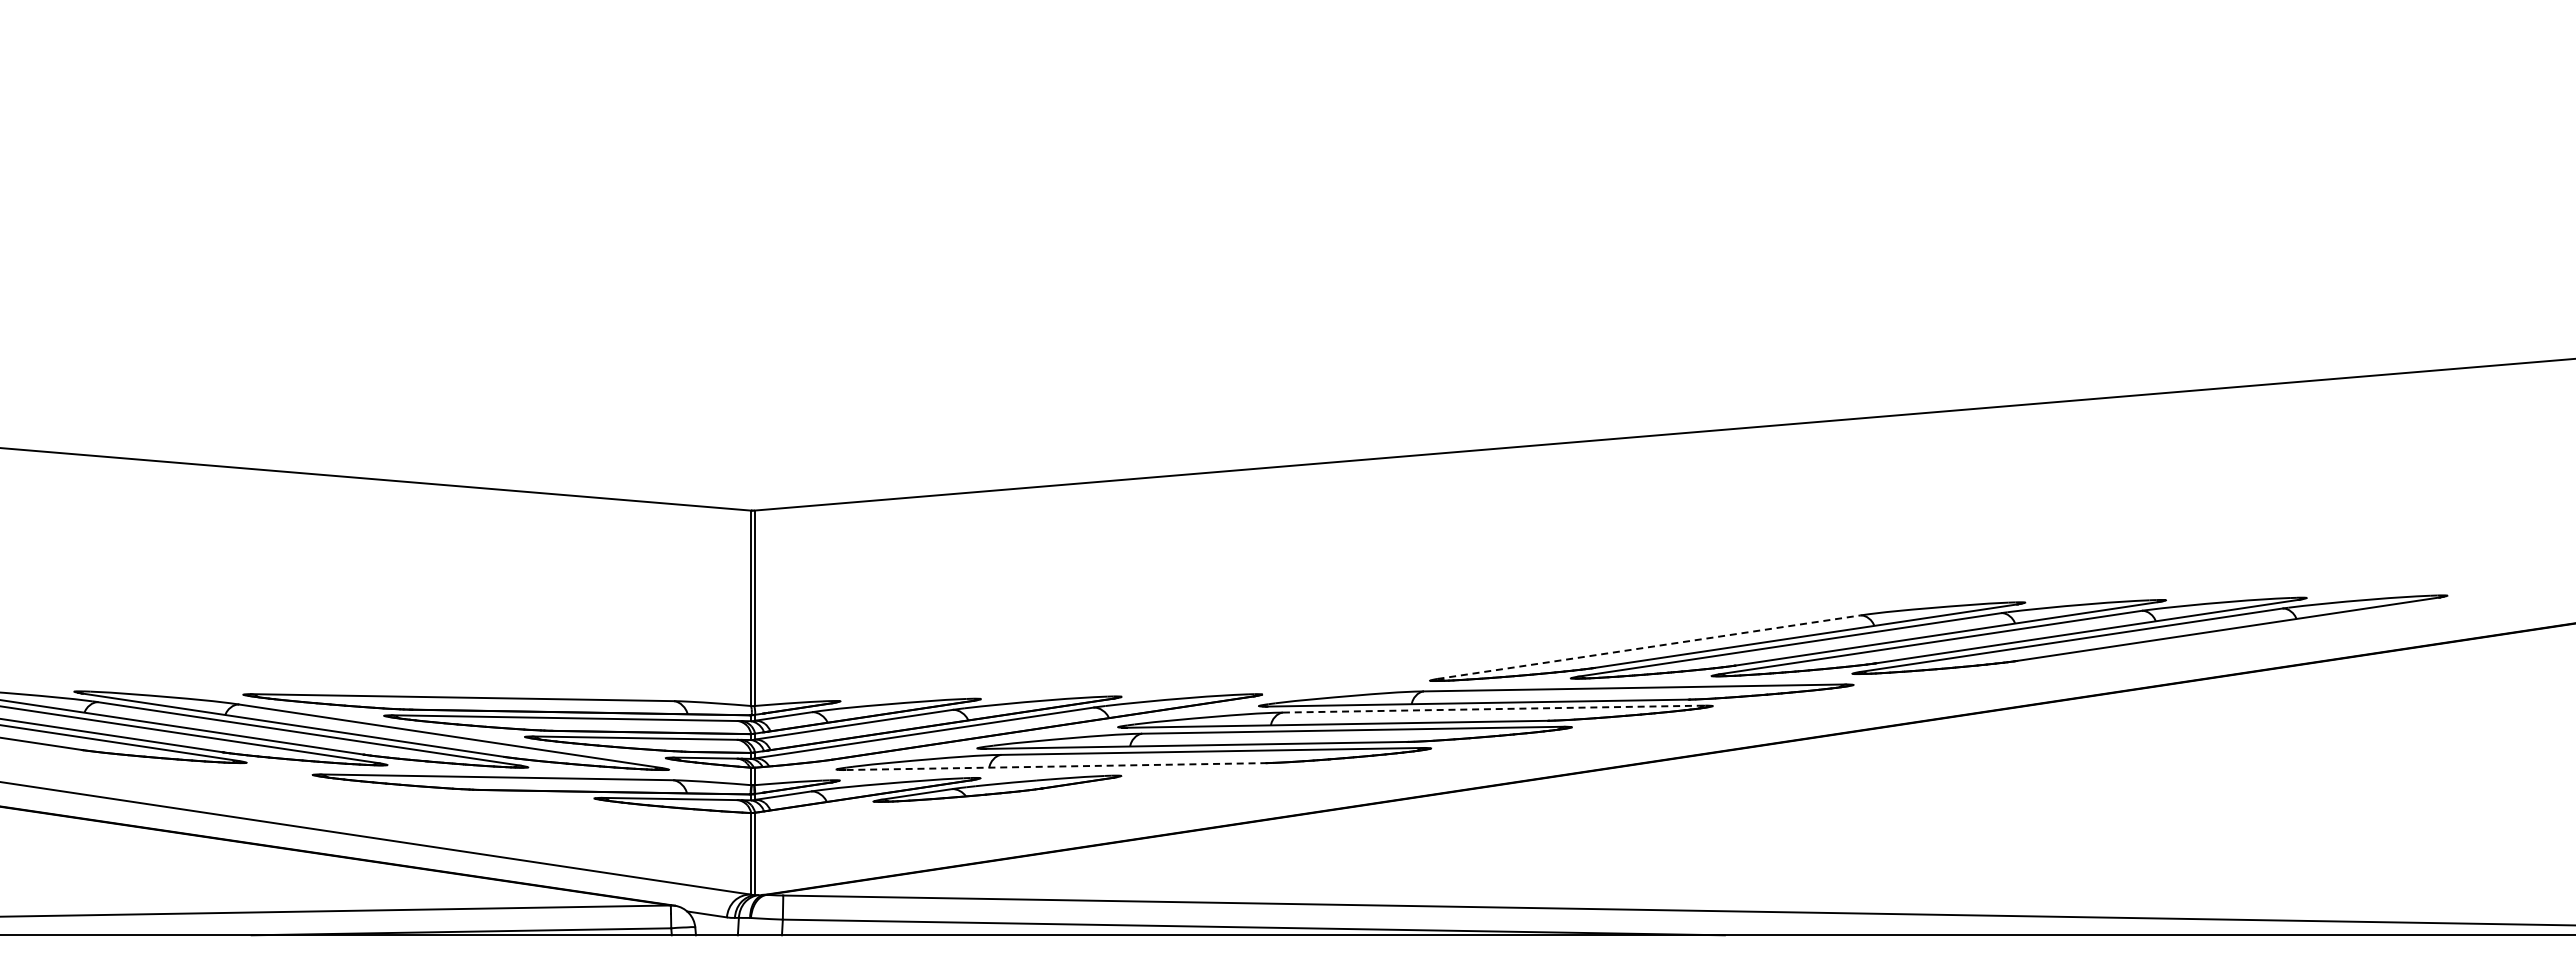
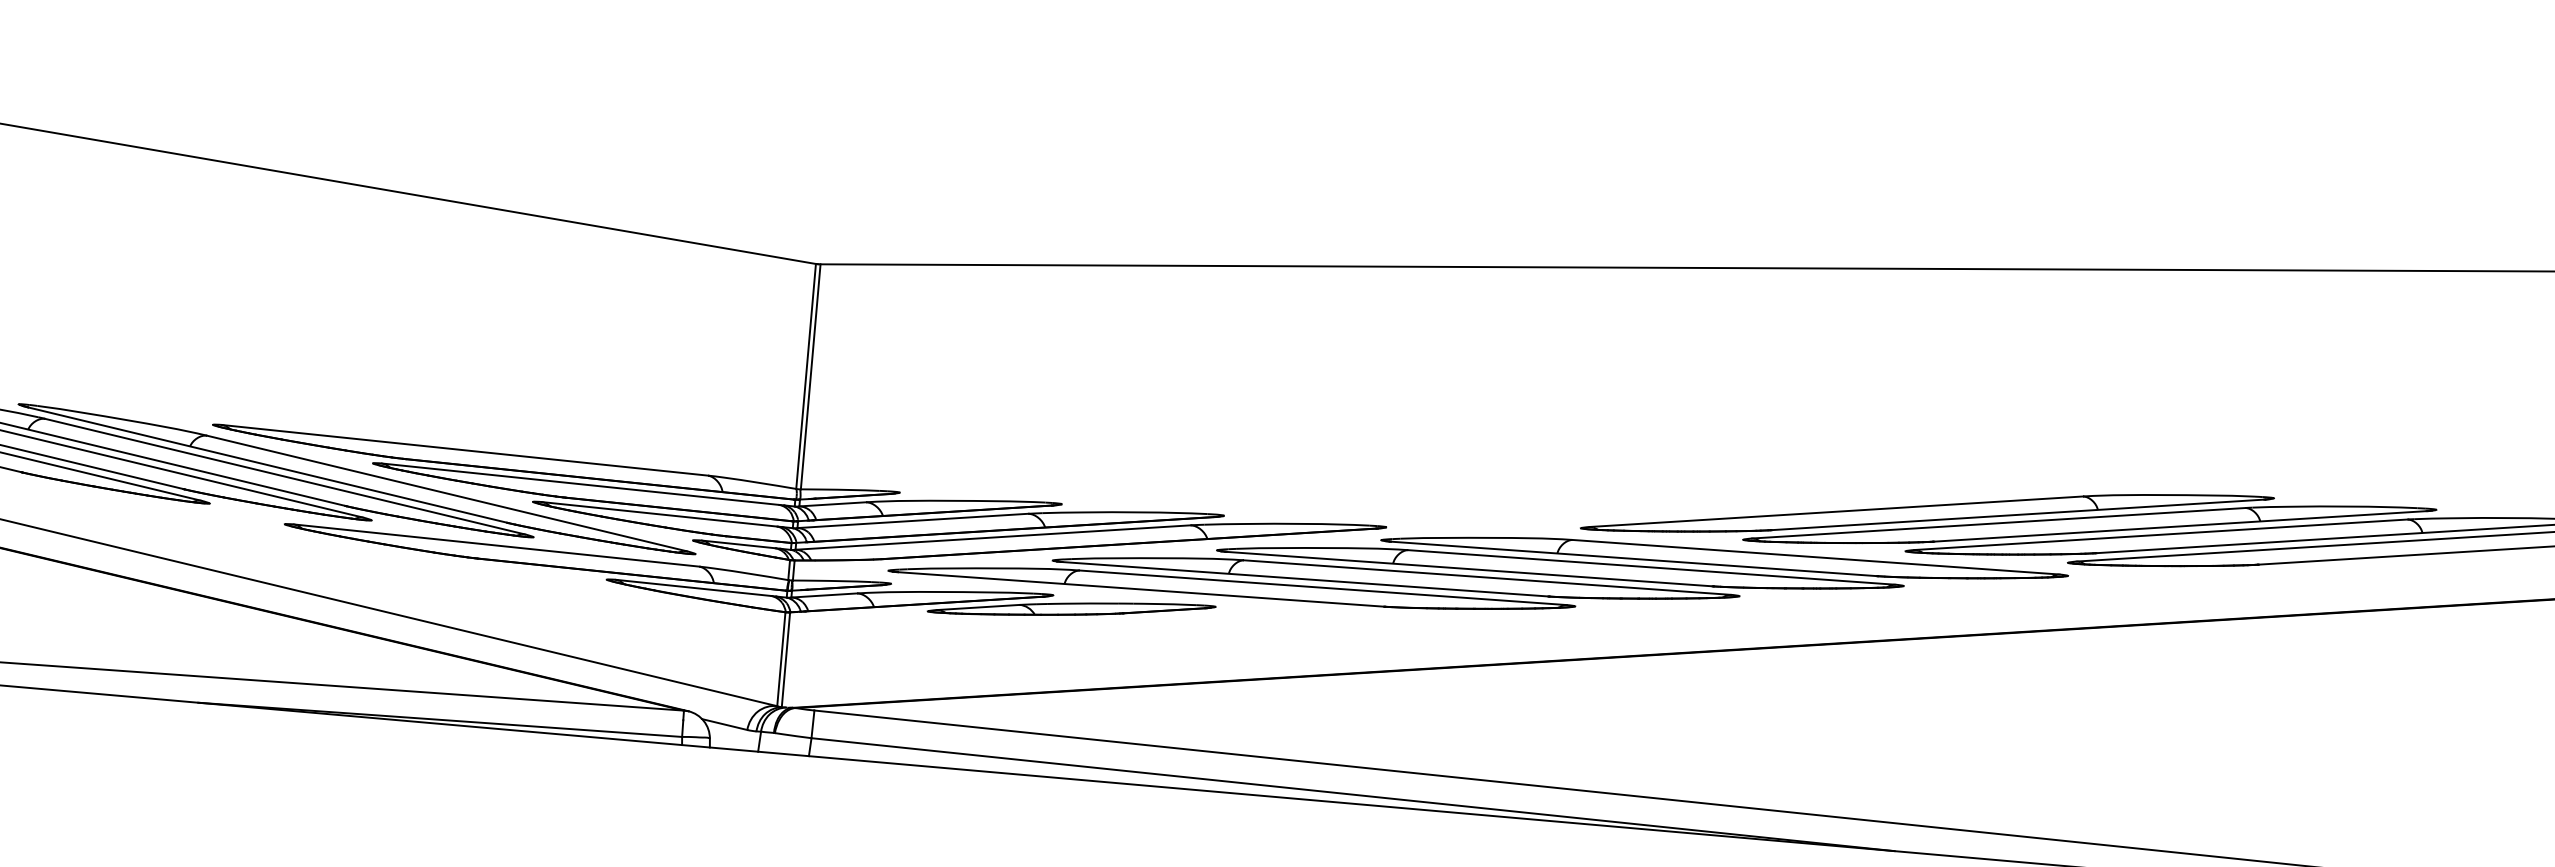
line: (1648, 647) -> (1835, 512), dashed -> solid
line: (1494, 709) -> (1652, 567), dashed -> solid
line: (1055, 766) -> (1140, 589), dashed -> solid

